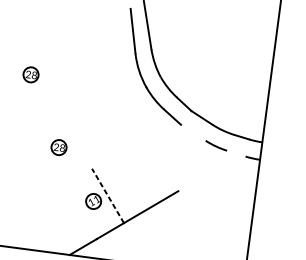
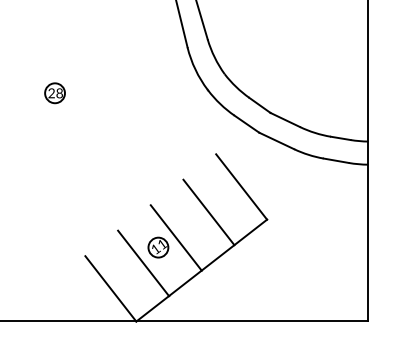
line: (193, 132) -> (276, 140), added
part: (58, 147) -> (103, 183), removed
line: (235, 153) -> (335, 160), added
line: (162, 163) -> (241, 186), added
line: (134, 179) -> (208, 212), added
line: (107, 195) -> (175, 237), dashed -> solid
line: (80, 211) -> (143, 263), added
line: (53, 227) -> (110, 288), added

